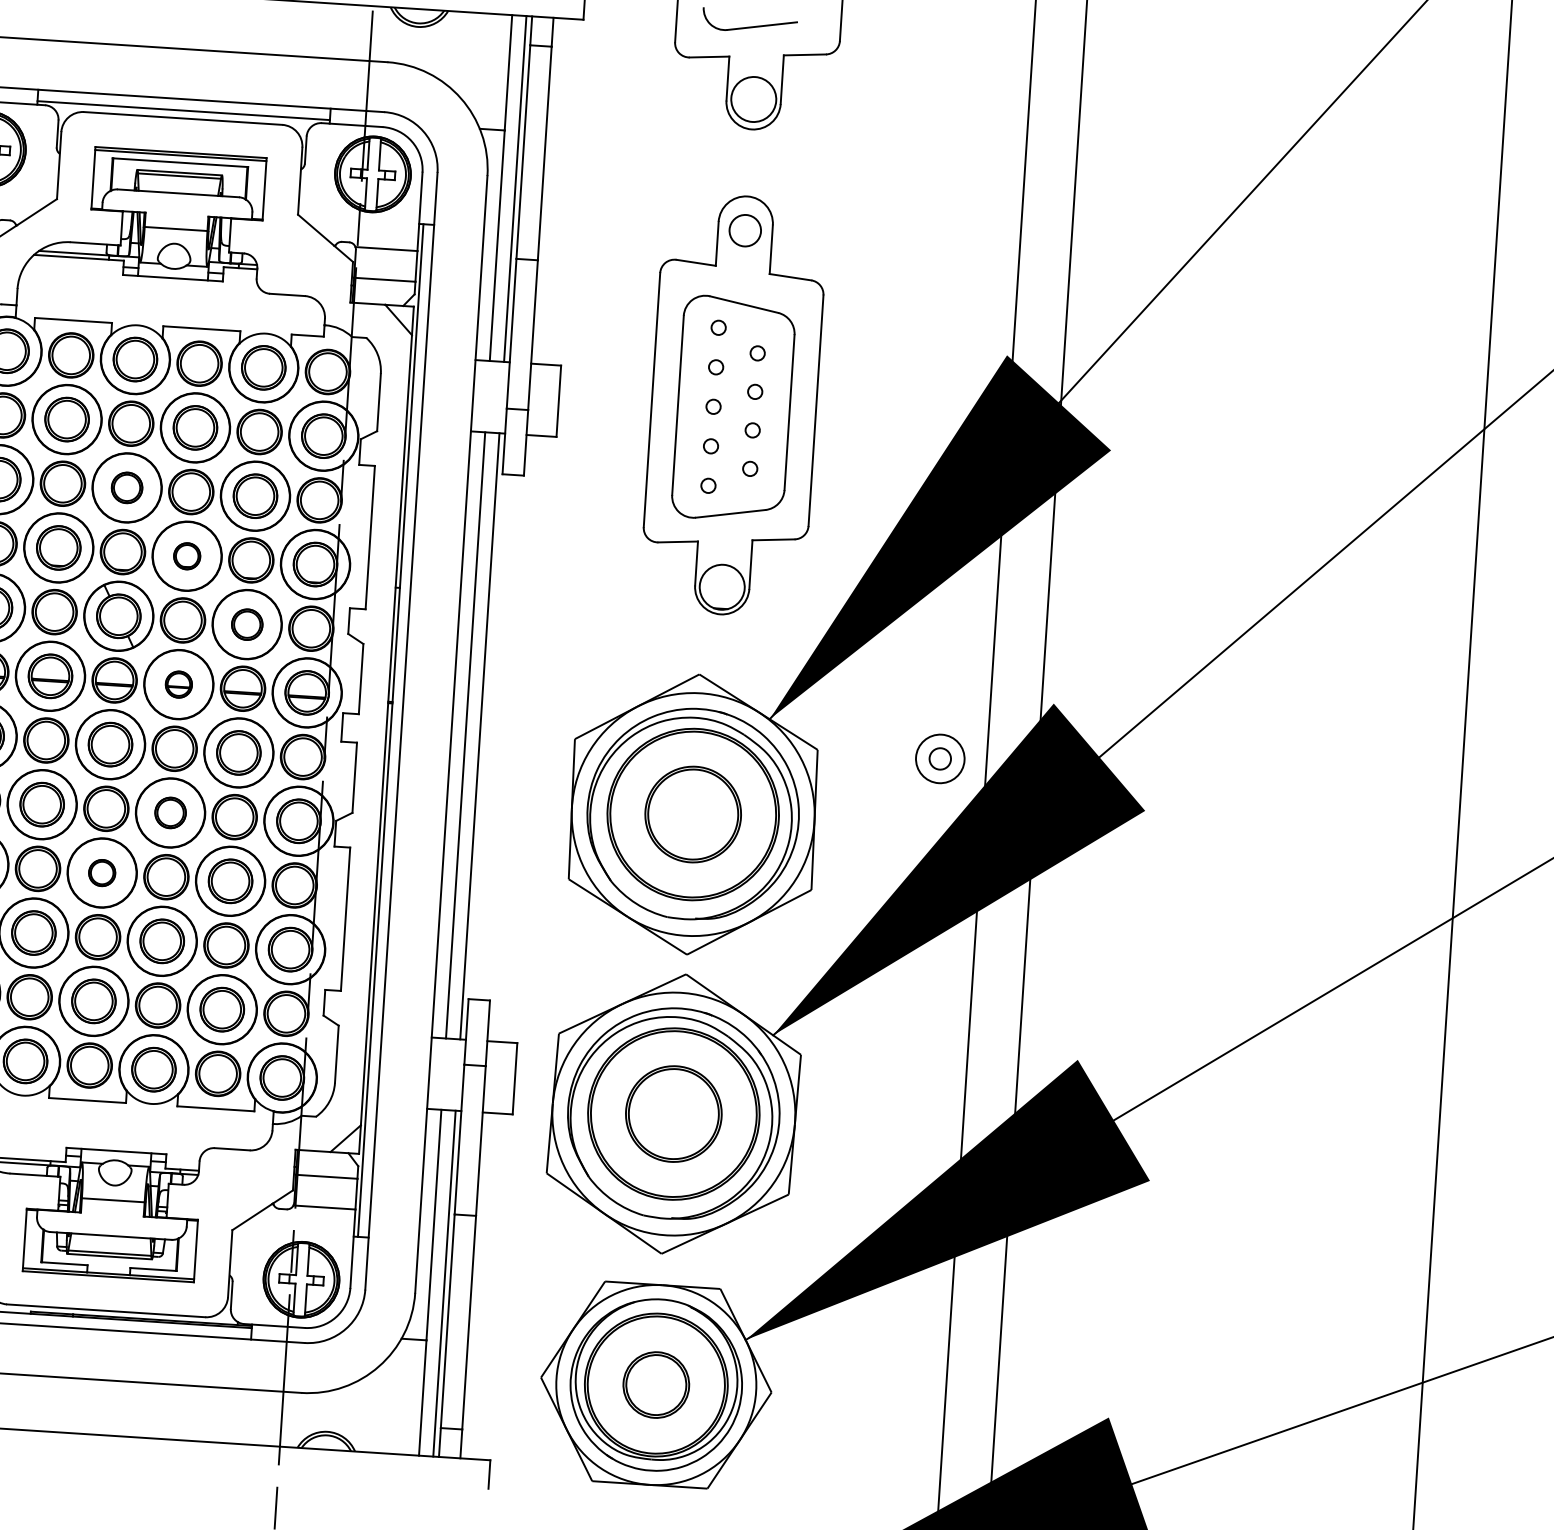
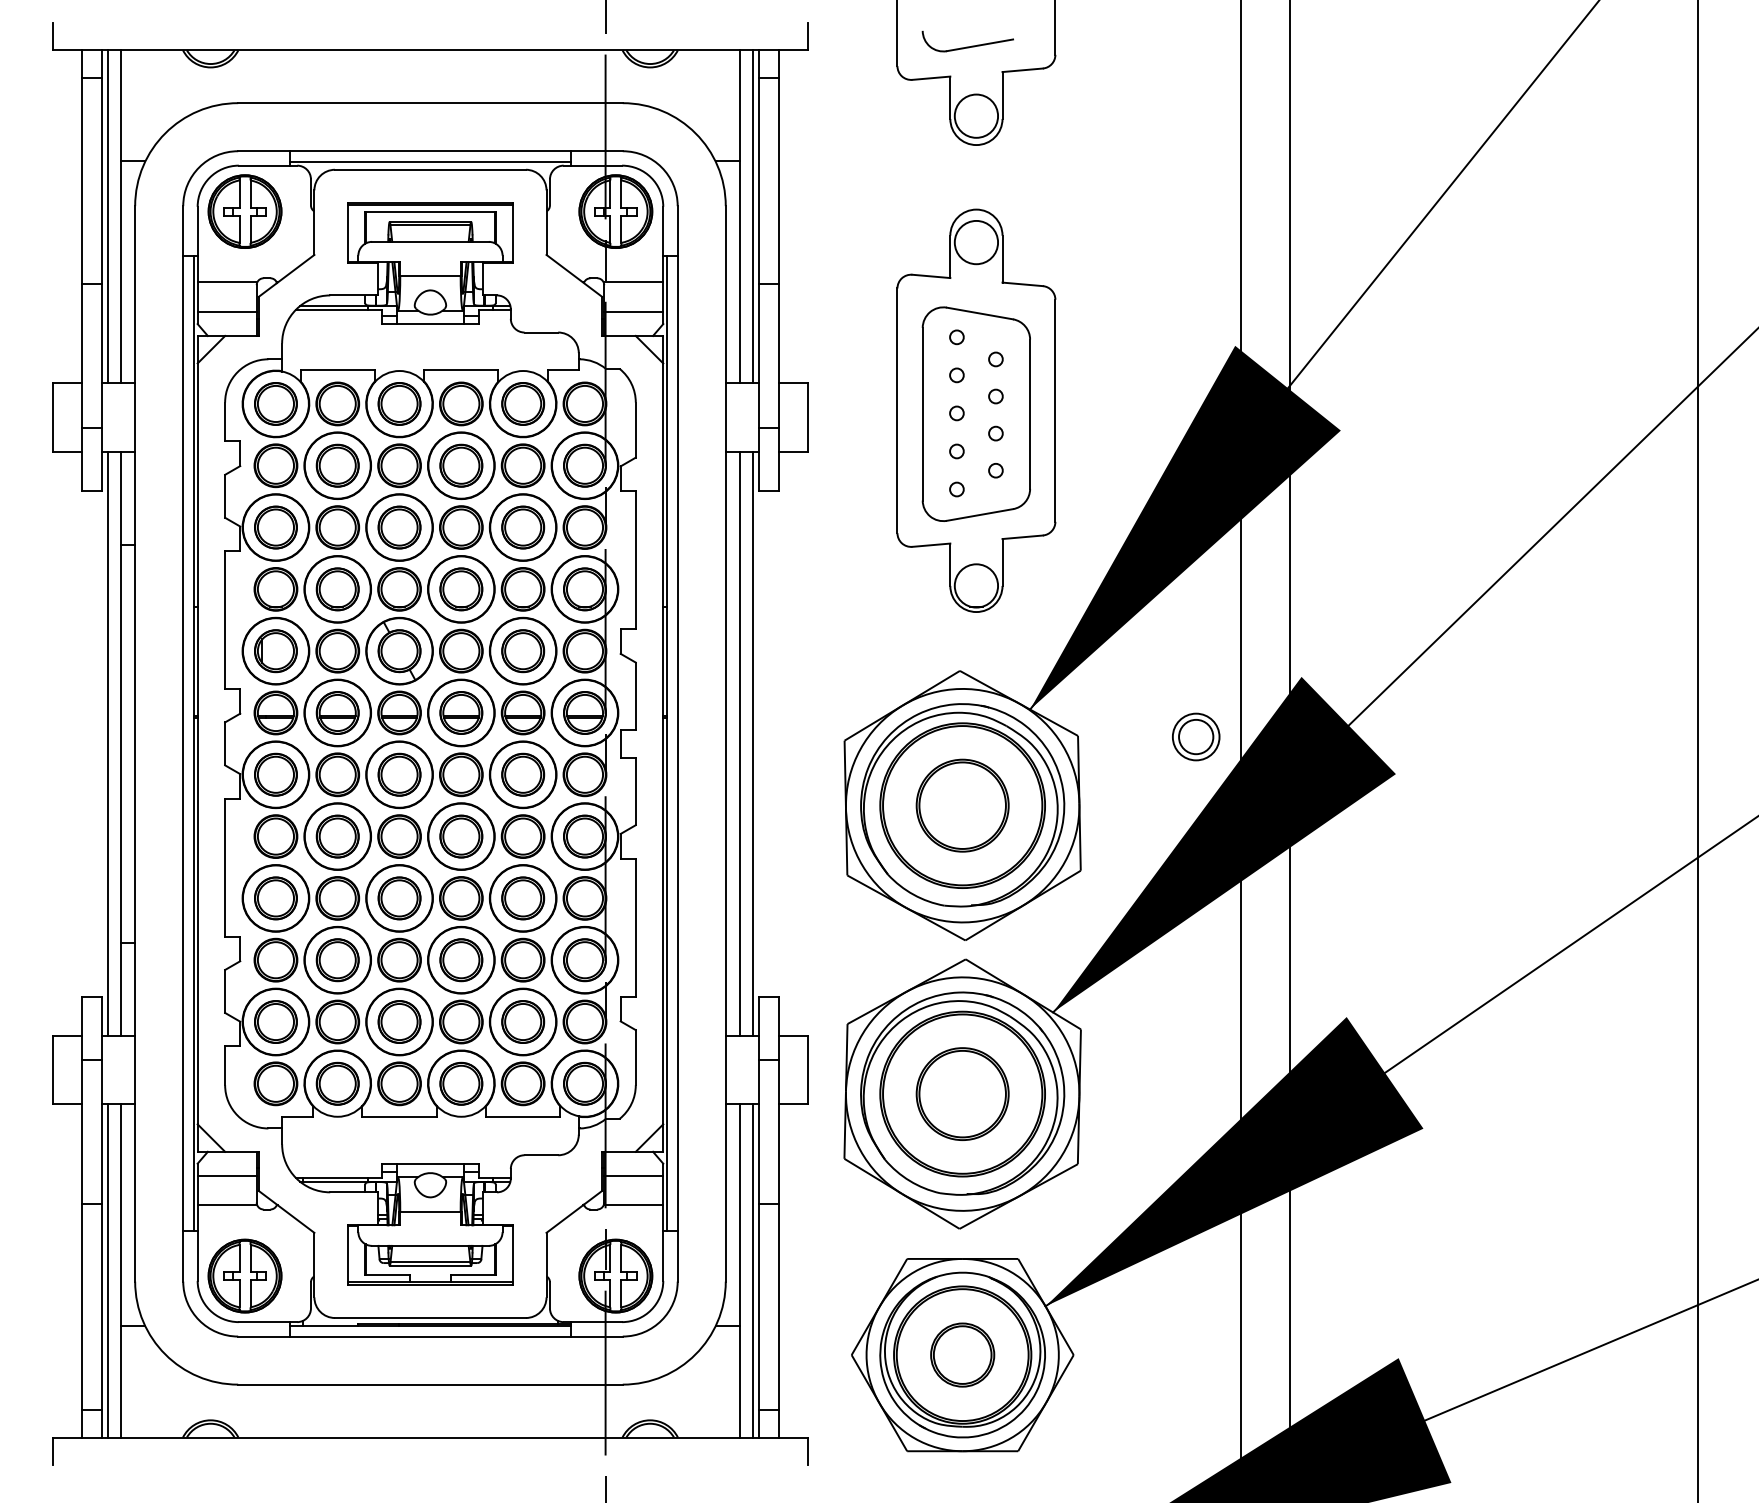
circle: (745, 230) -> (976, 242), size x1.43
part: (127, 487) -> (399, 527), size x1.43
part: (187, 556) -> (461, 589), size x1.67
part: (247, 624) -> (523, 651), size x1.43
part: (179, 684) -> (461, 712), size x1.67
circle: (940, 758) -> (1196, 736), size x1.67
part: (170, 812) -> (461, 836), size x1.43
part: (102, 873) -> (399, 898), size x1.67

